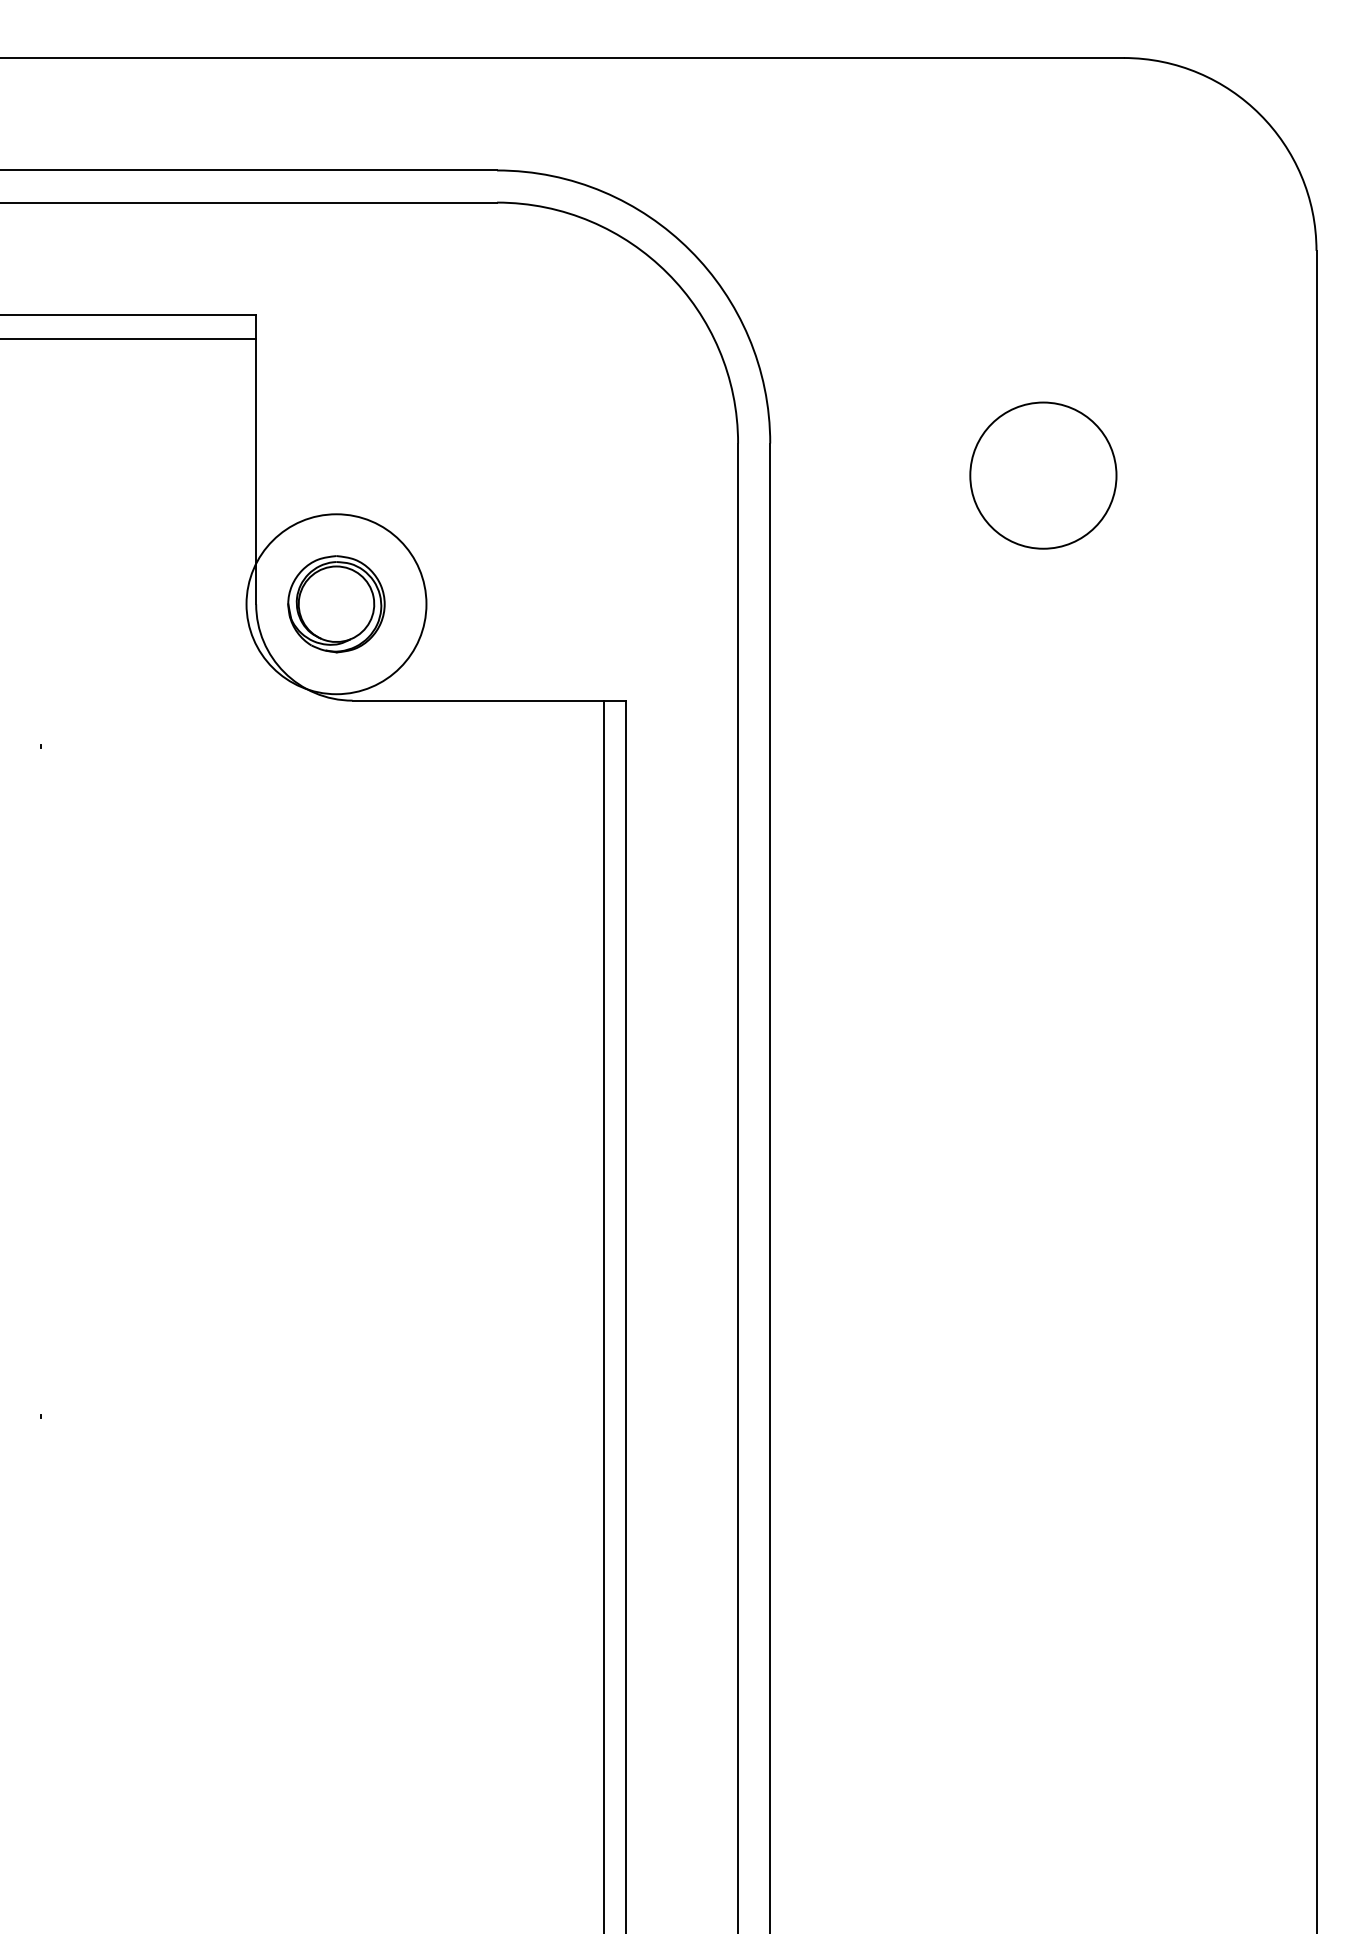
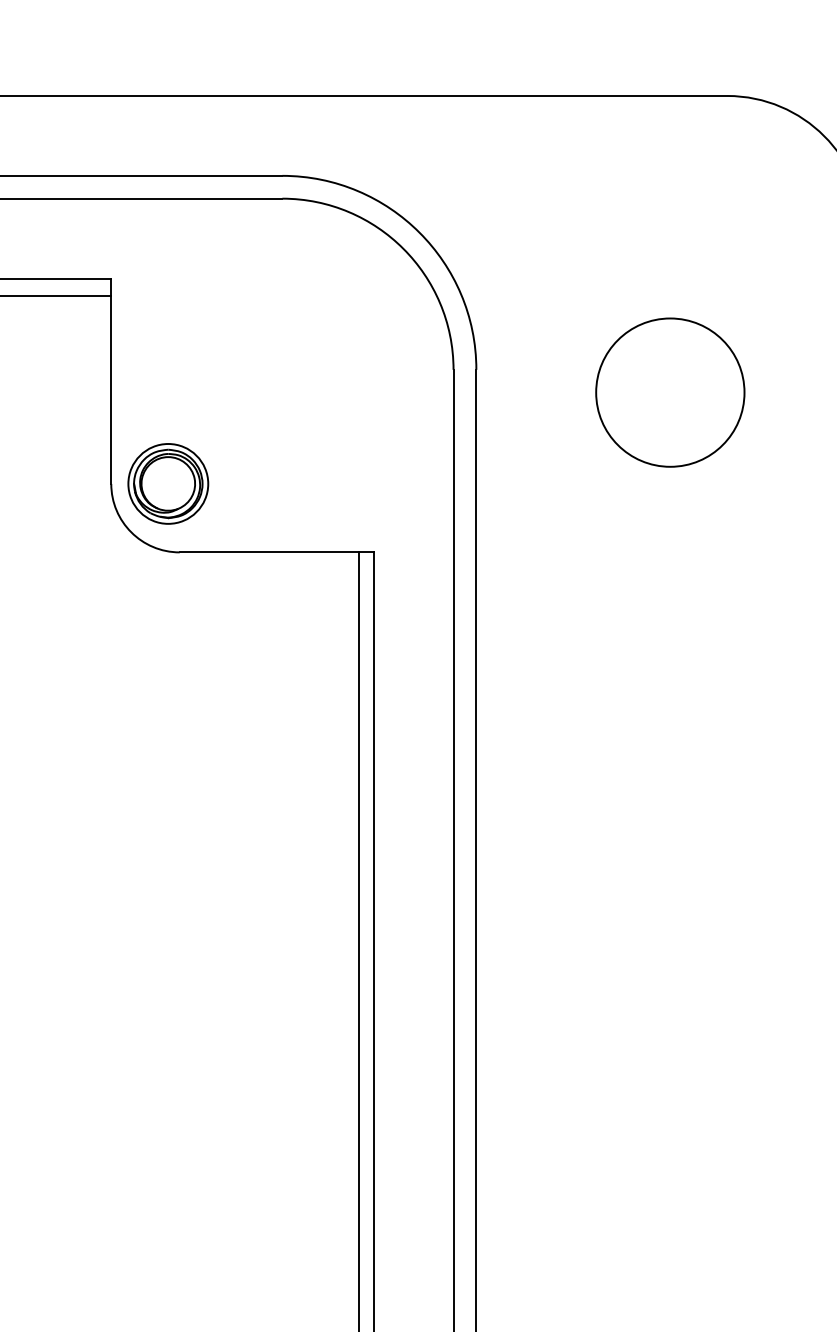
circle: (1043, 475) -> (670, 392), size x1.43
circle: (336, 604) -> (168, 484), size x0.62

